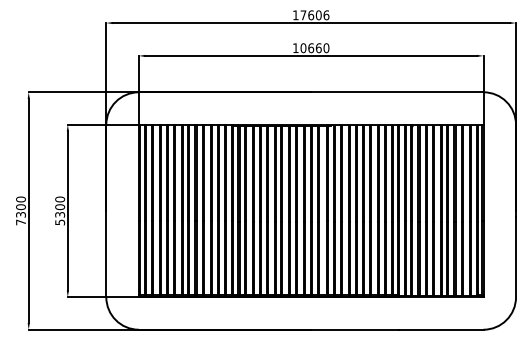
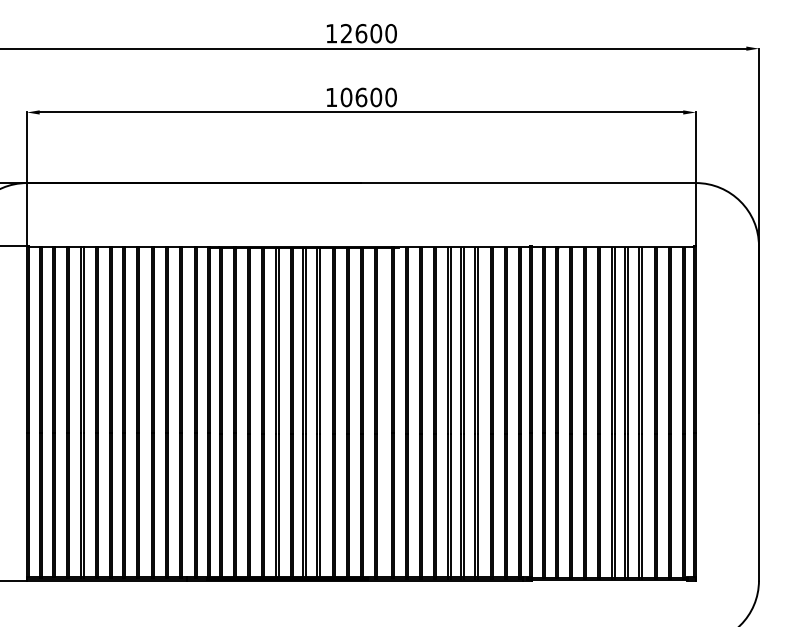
text: (314, 15) -> (367, 34), 17606 -> 12600
text: (318, 47) -> (375, 96), 10660 -> 10600

